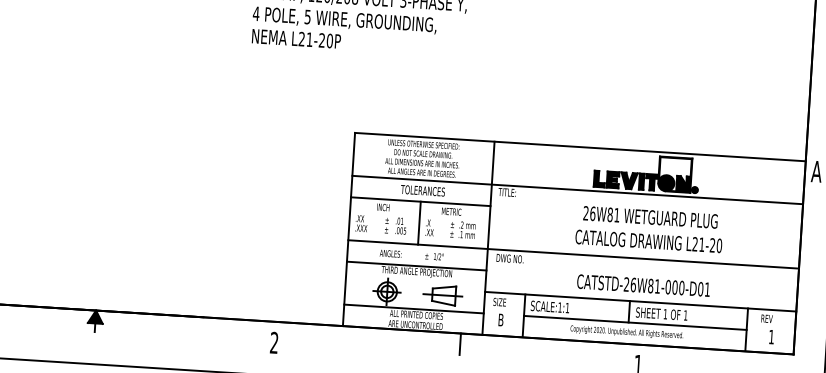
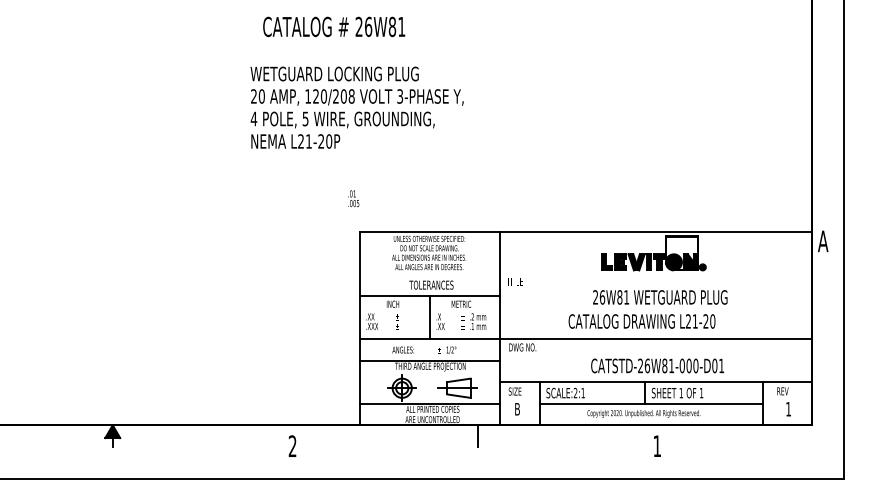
line: (577, 189) -> (585, 274), removed
text: (400, 225) -> (353, 198), moved
text: (648, 241) -> (641, 321), moved
text: (559, 306) -> (575, 392), SCALE:1:1 -> SCALE:2:1

